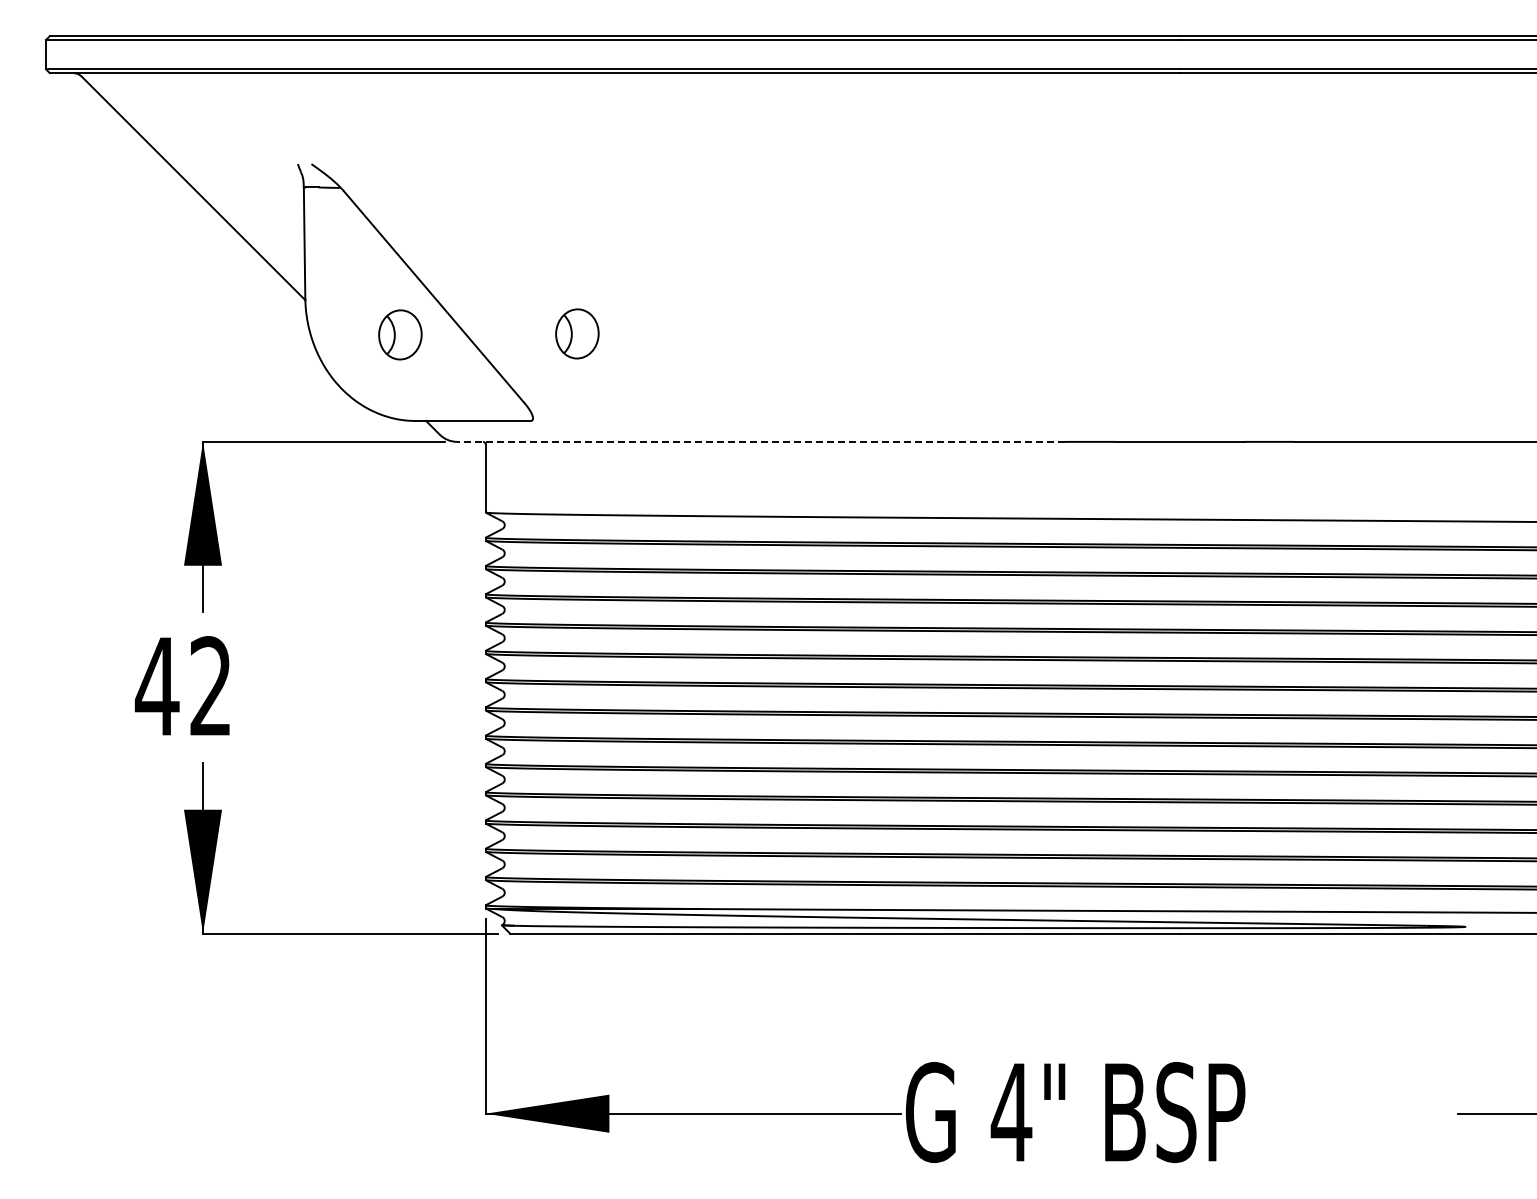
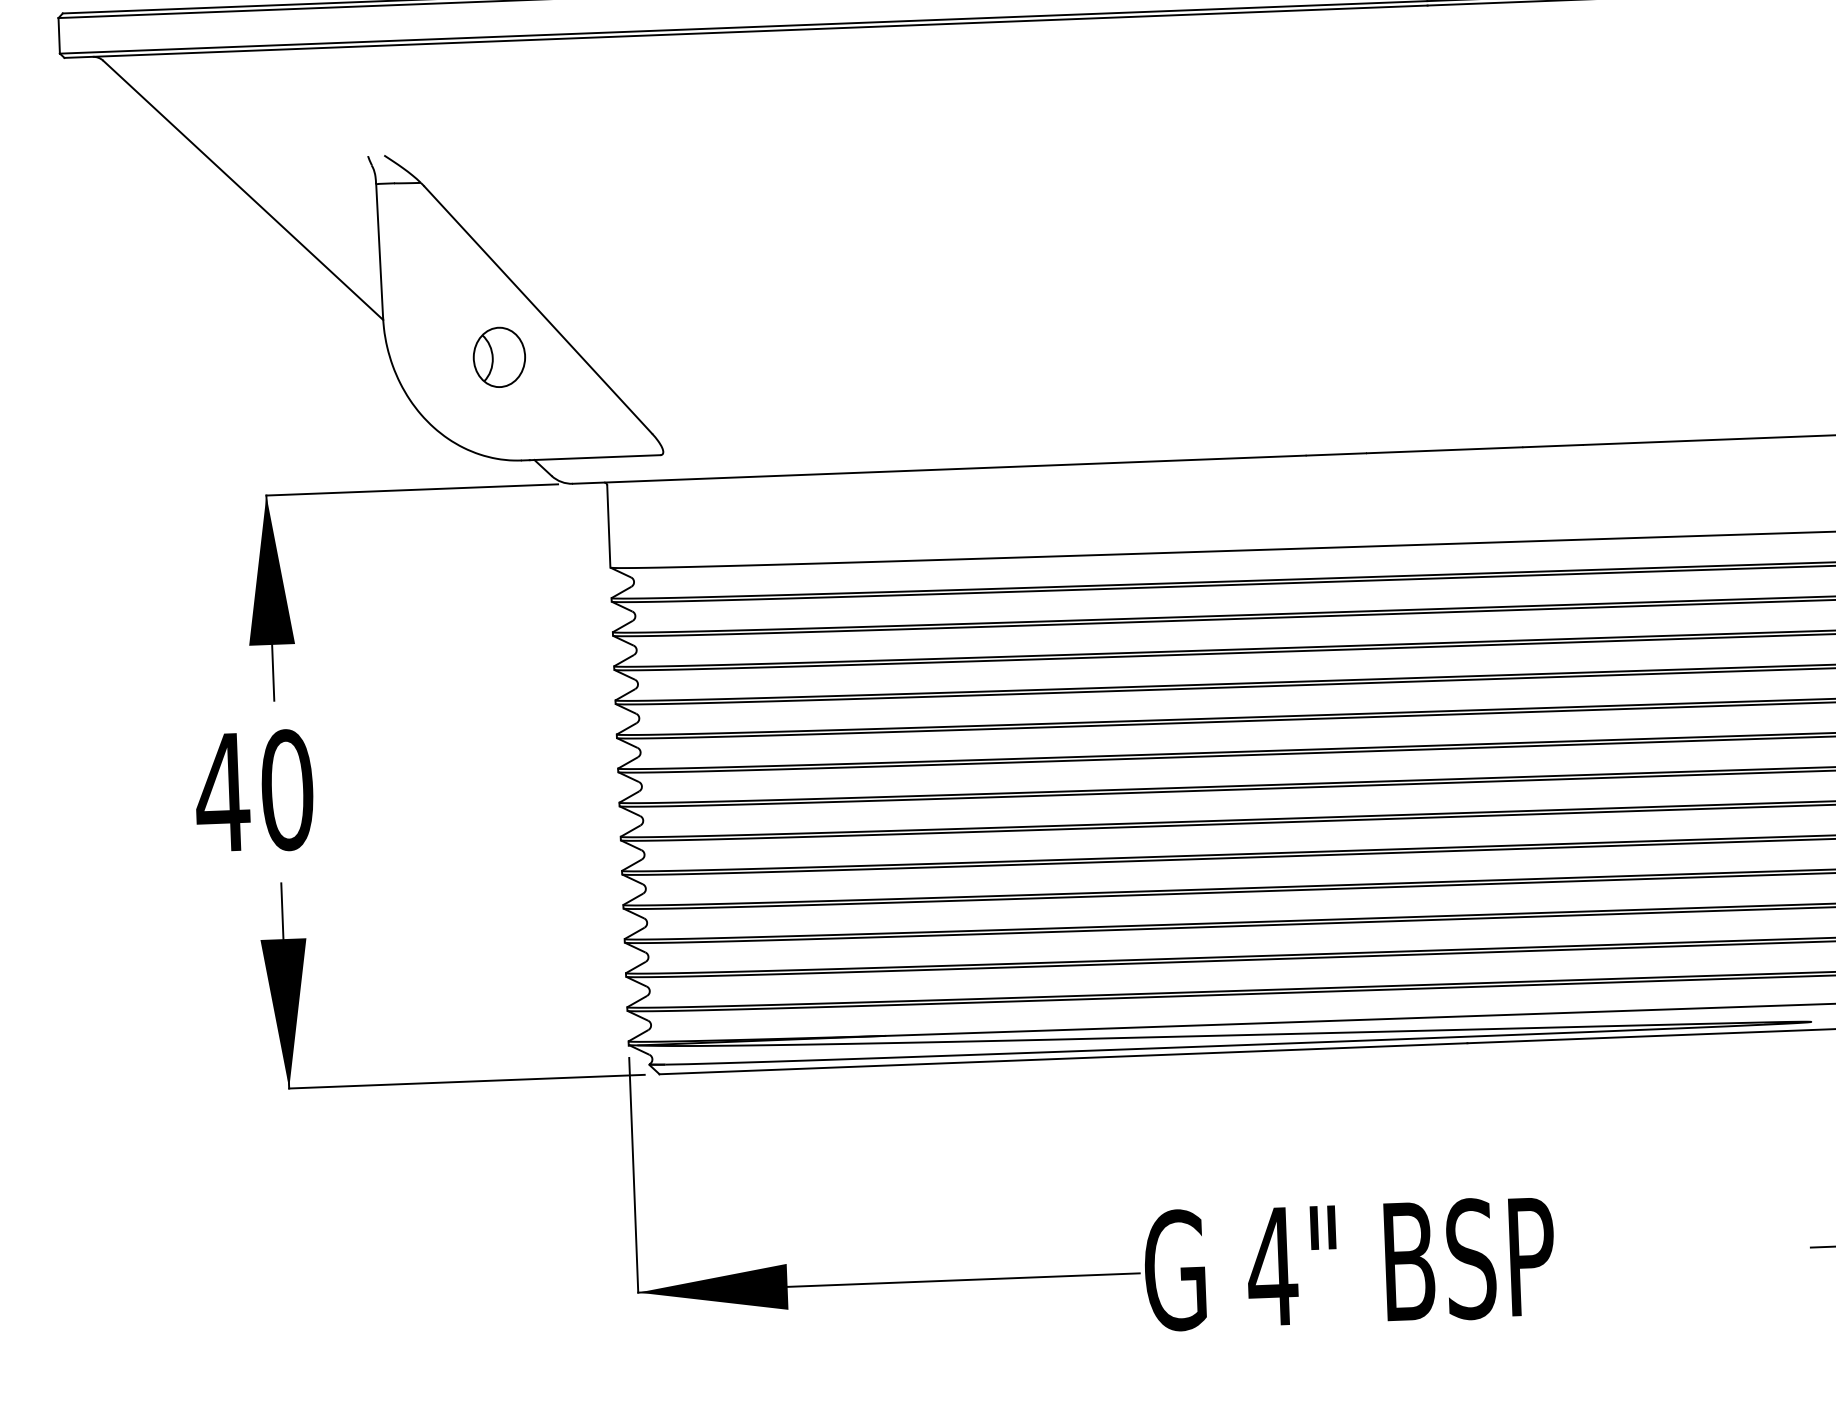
part: (577, 333) -> (712, 347), removed
line: (761, 441) -> (939, 469), dashed -> solid
text: (211, 686) -> (287, 790), 42 -> 40

